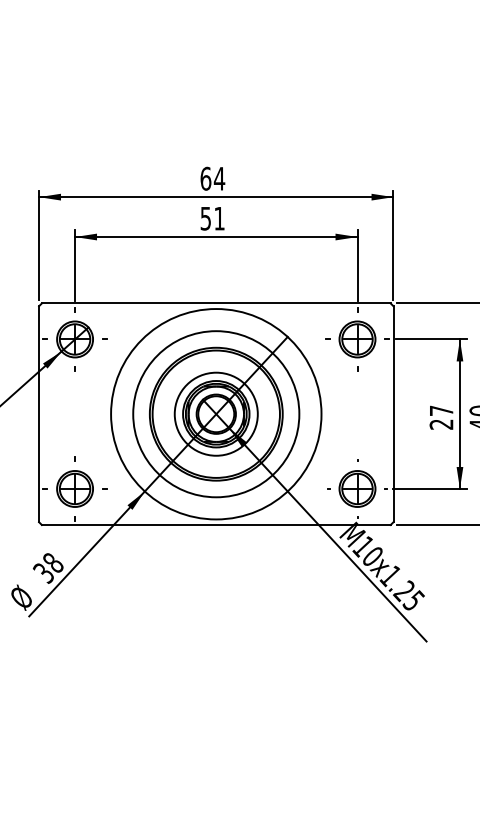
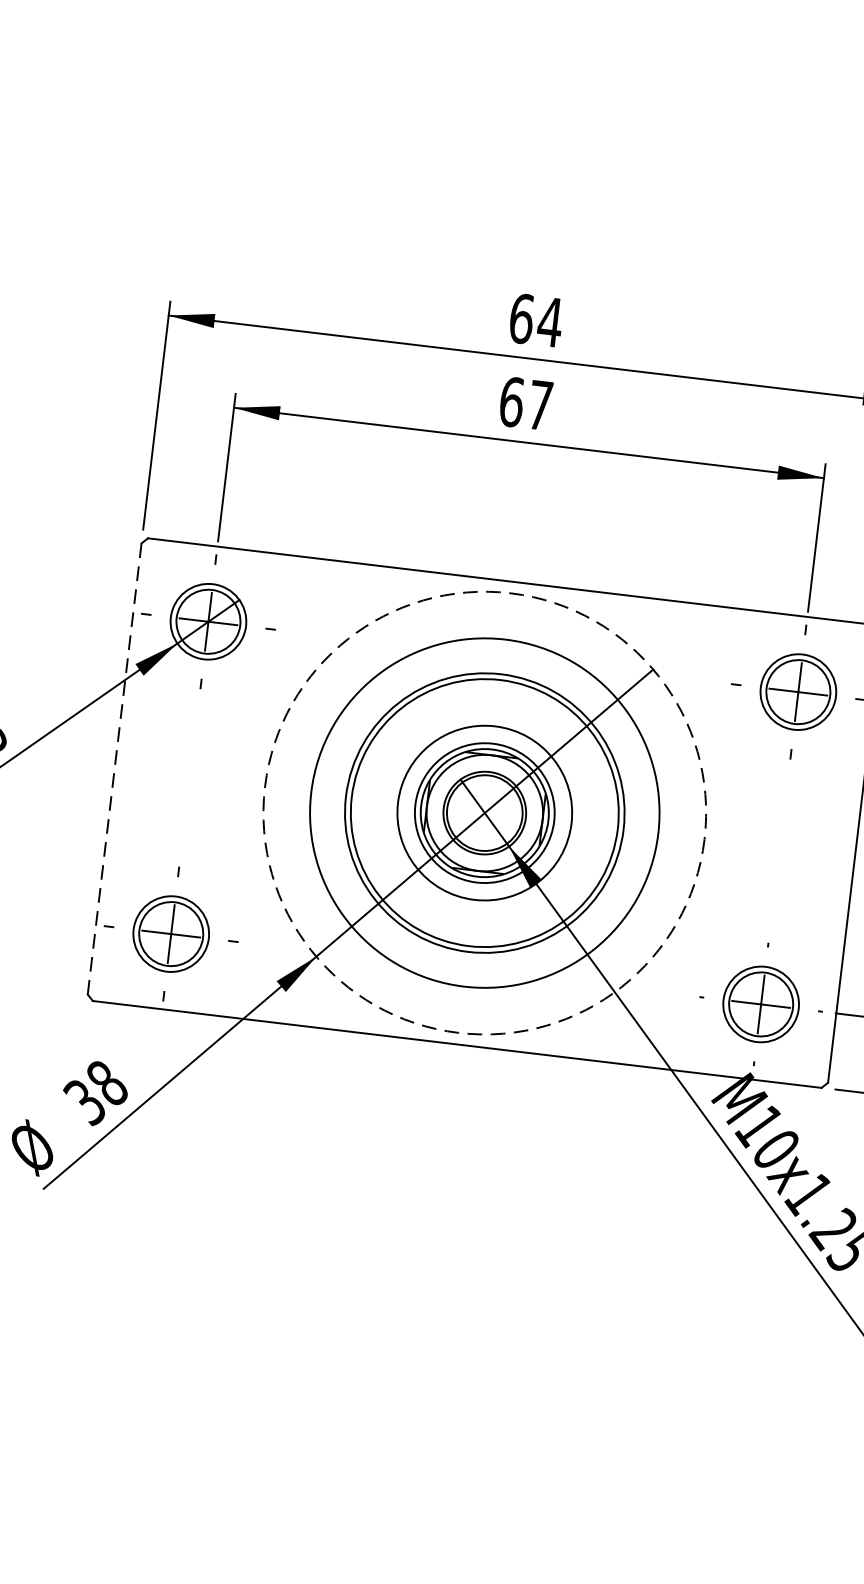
text: (212, 218) -> (525, 403), 51 -> 67
line: (39, 414) -> (115, 769), solid -> dashed
circle: (216, 414) -> (485, 813), solid -> dashed

